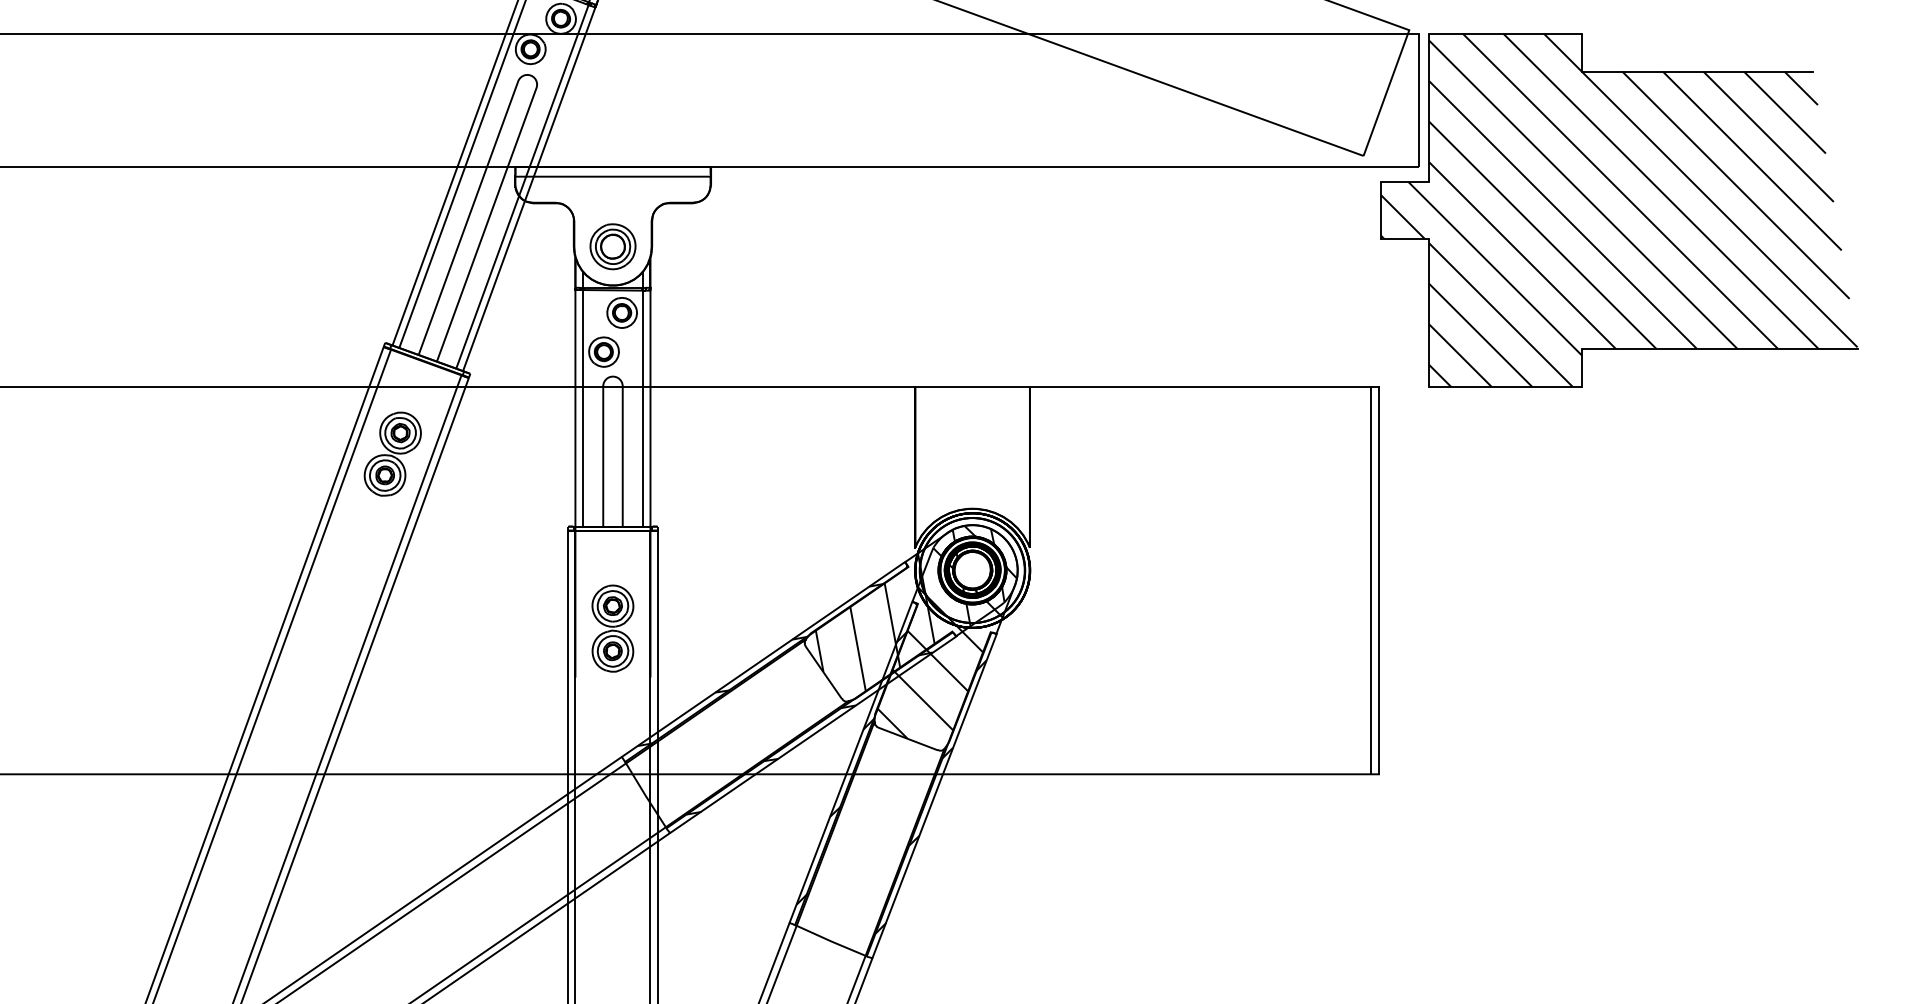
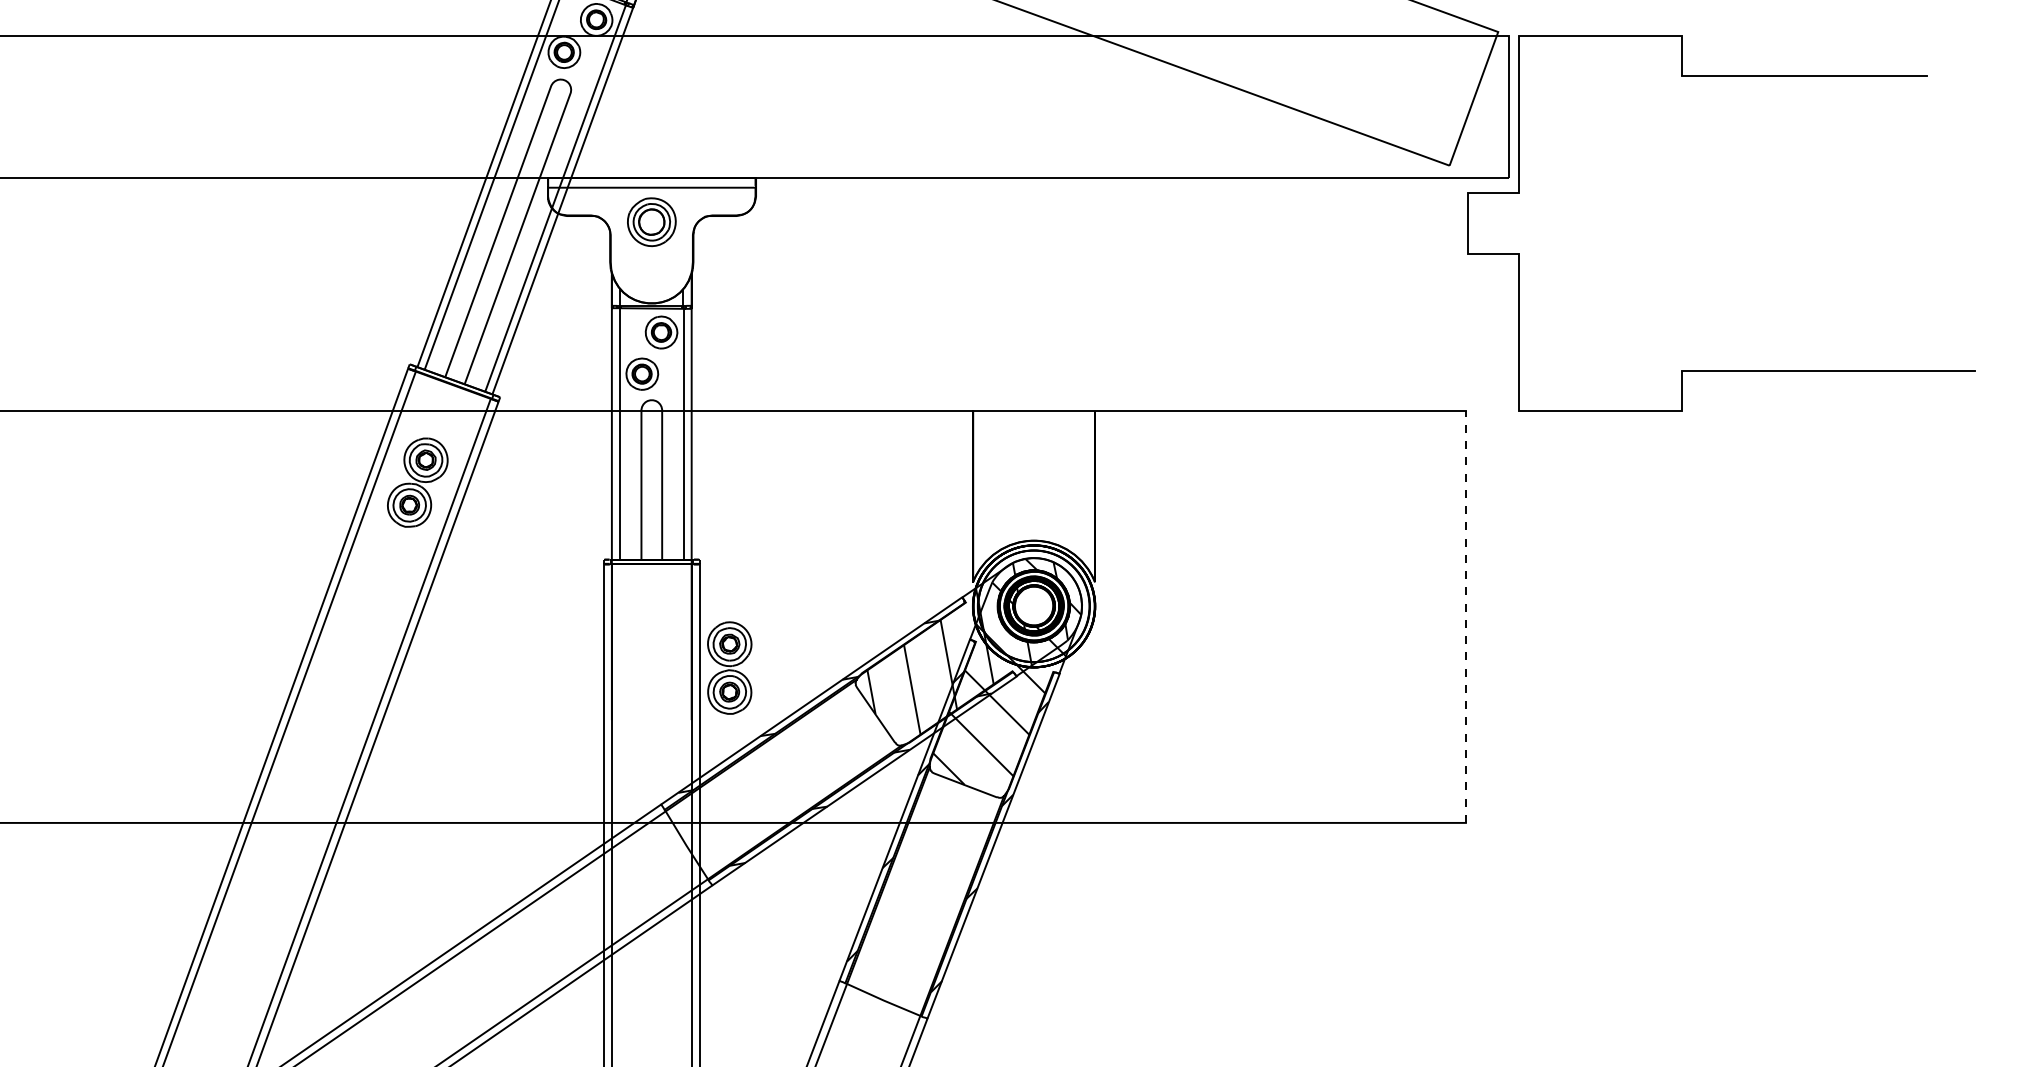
hatch: (1619, 210) -> (1721, 223), removed
part: (612, 247) -> (651, 222), moved
line: (1371, 580) -> (1458, 616), removed
line: (1378, 581) -> (1465, 617), solid -> dashed
part: (612, 628) -> (729, 667), moved

